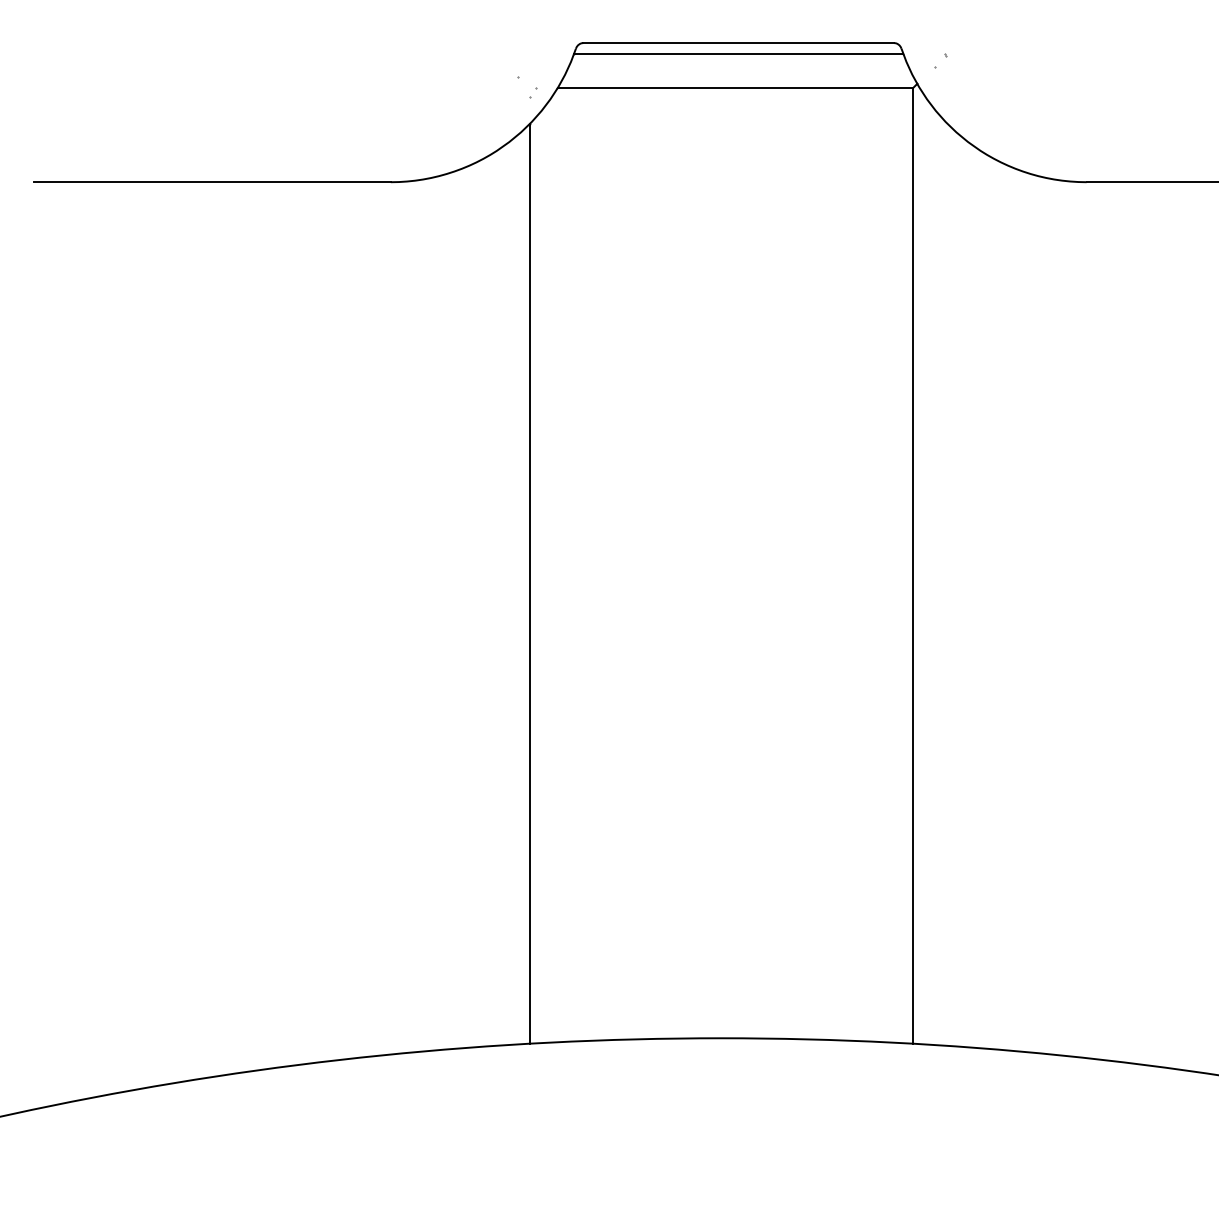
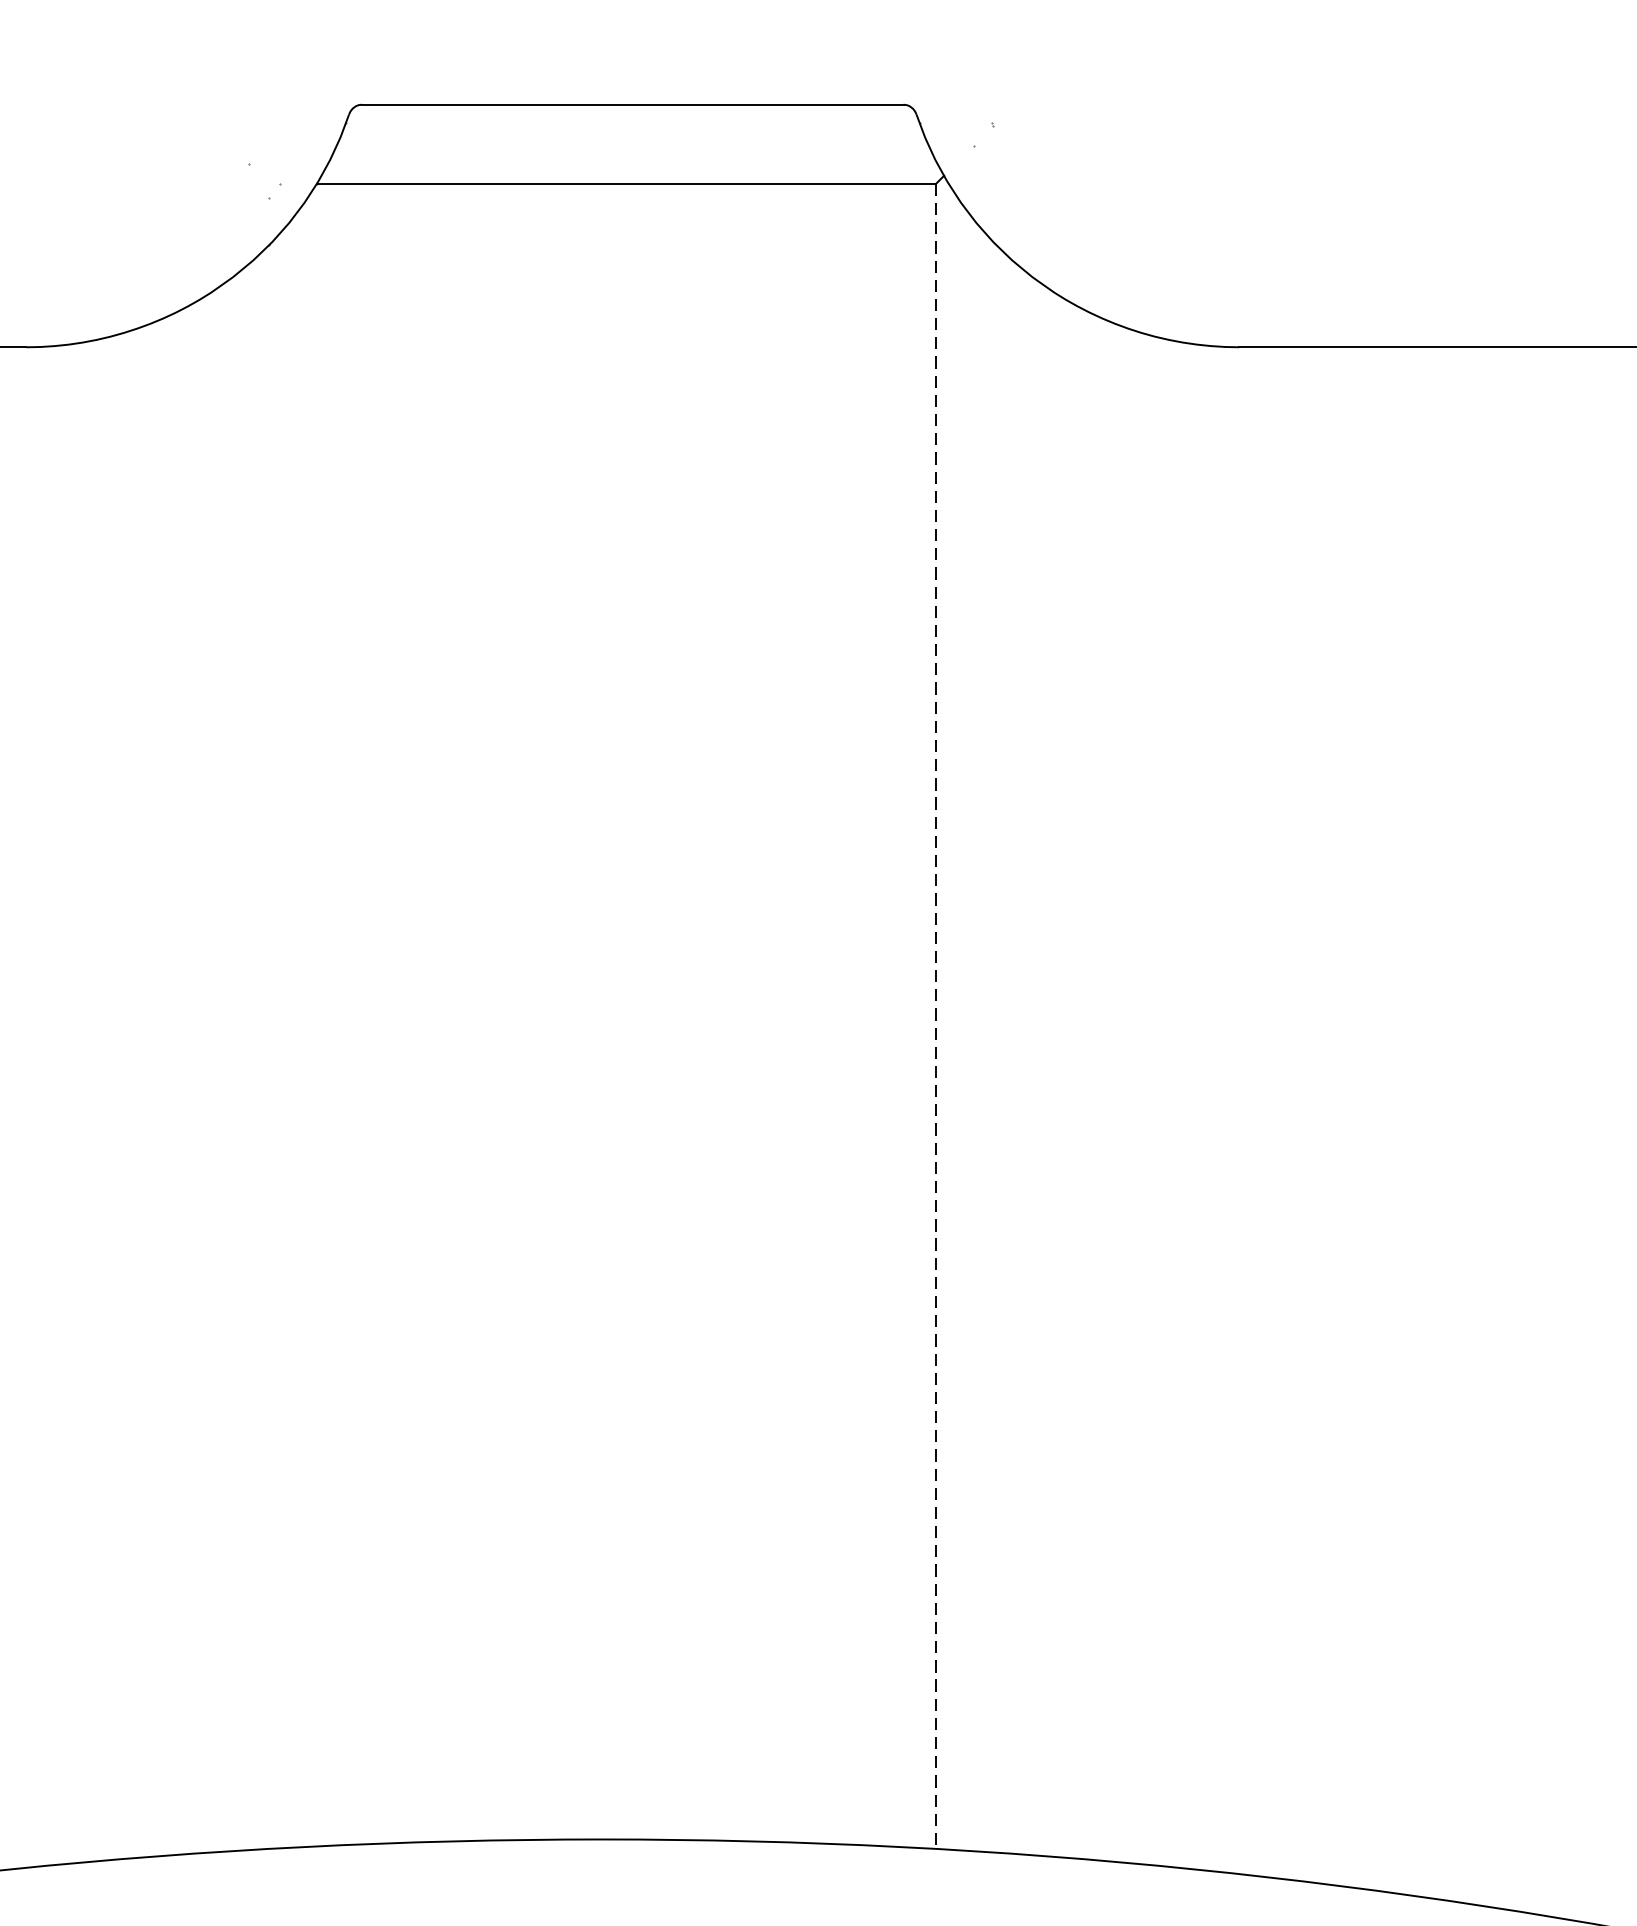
line: (738, 53) -> (632, 122), removed
line: (912, 566) -> (935, 1017), solid -> dashed
line: (529, 583) -> (268, 1046), removed

